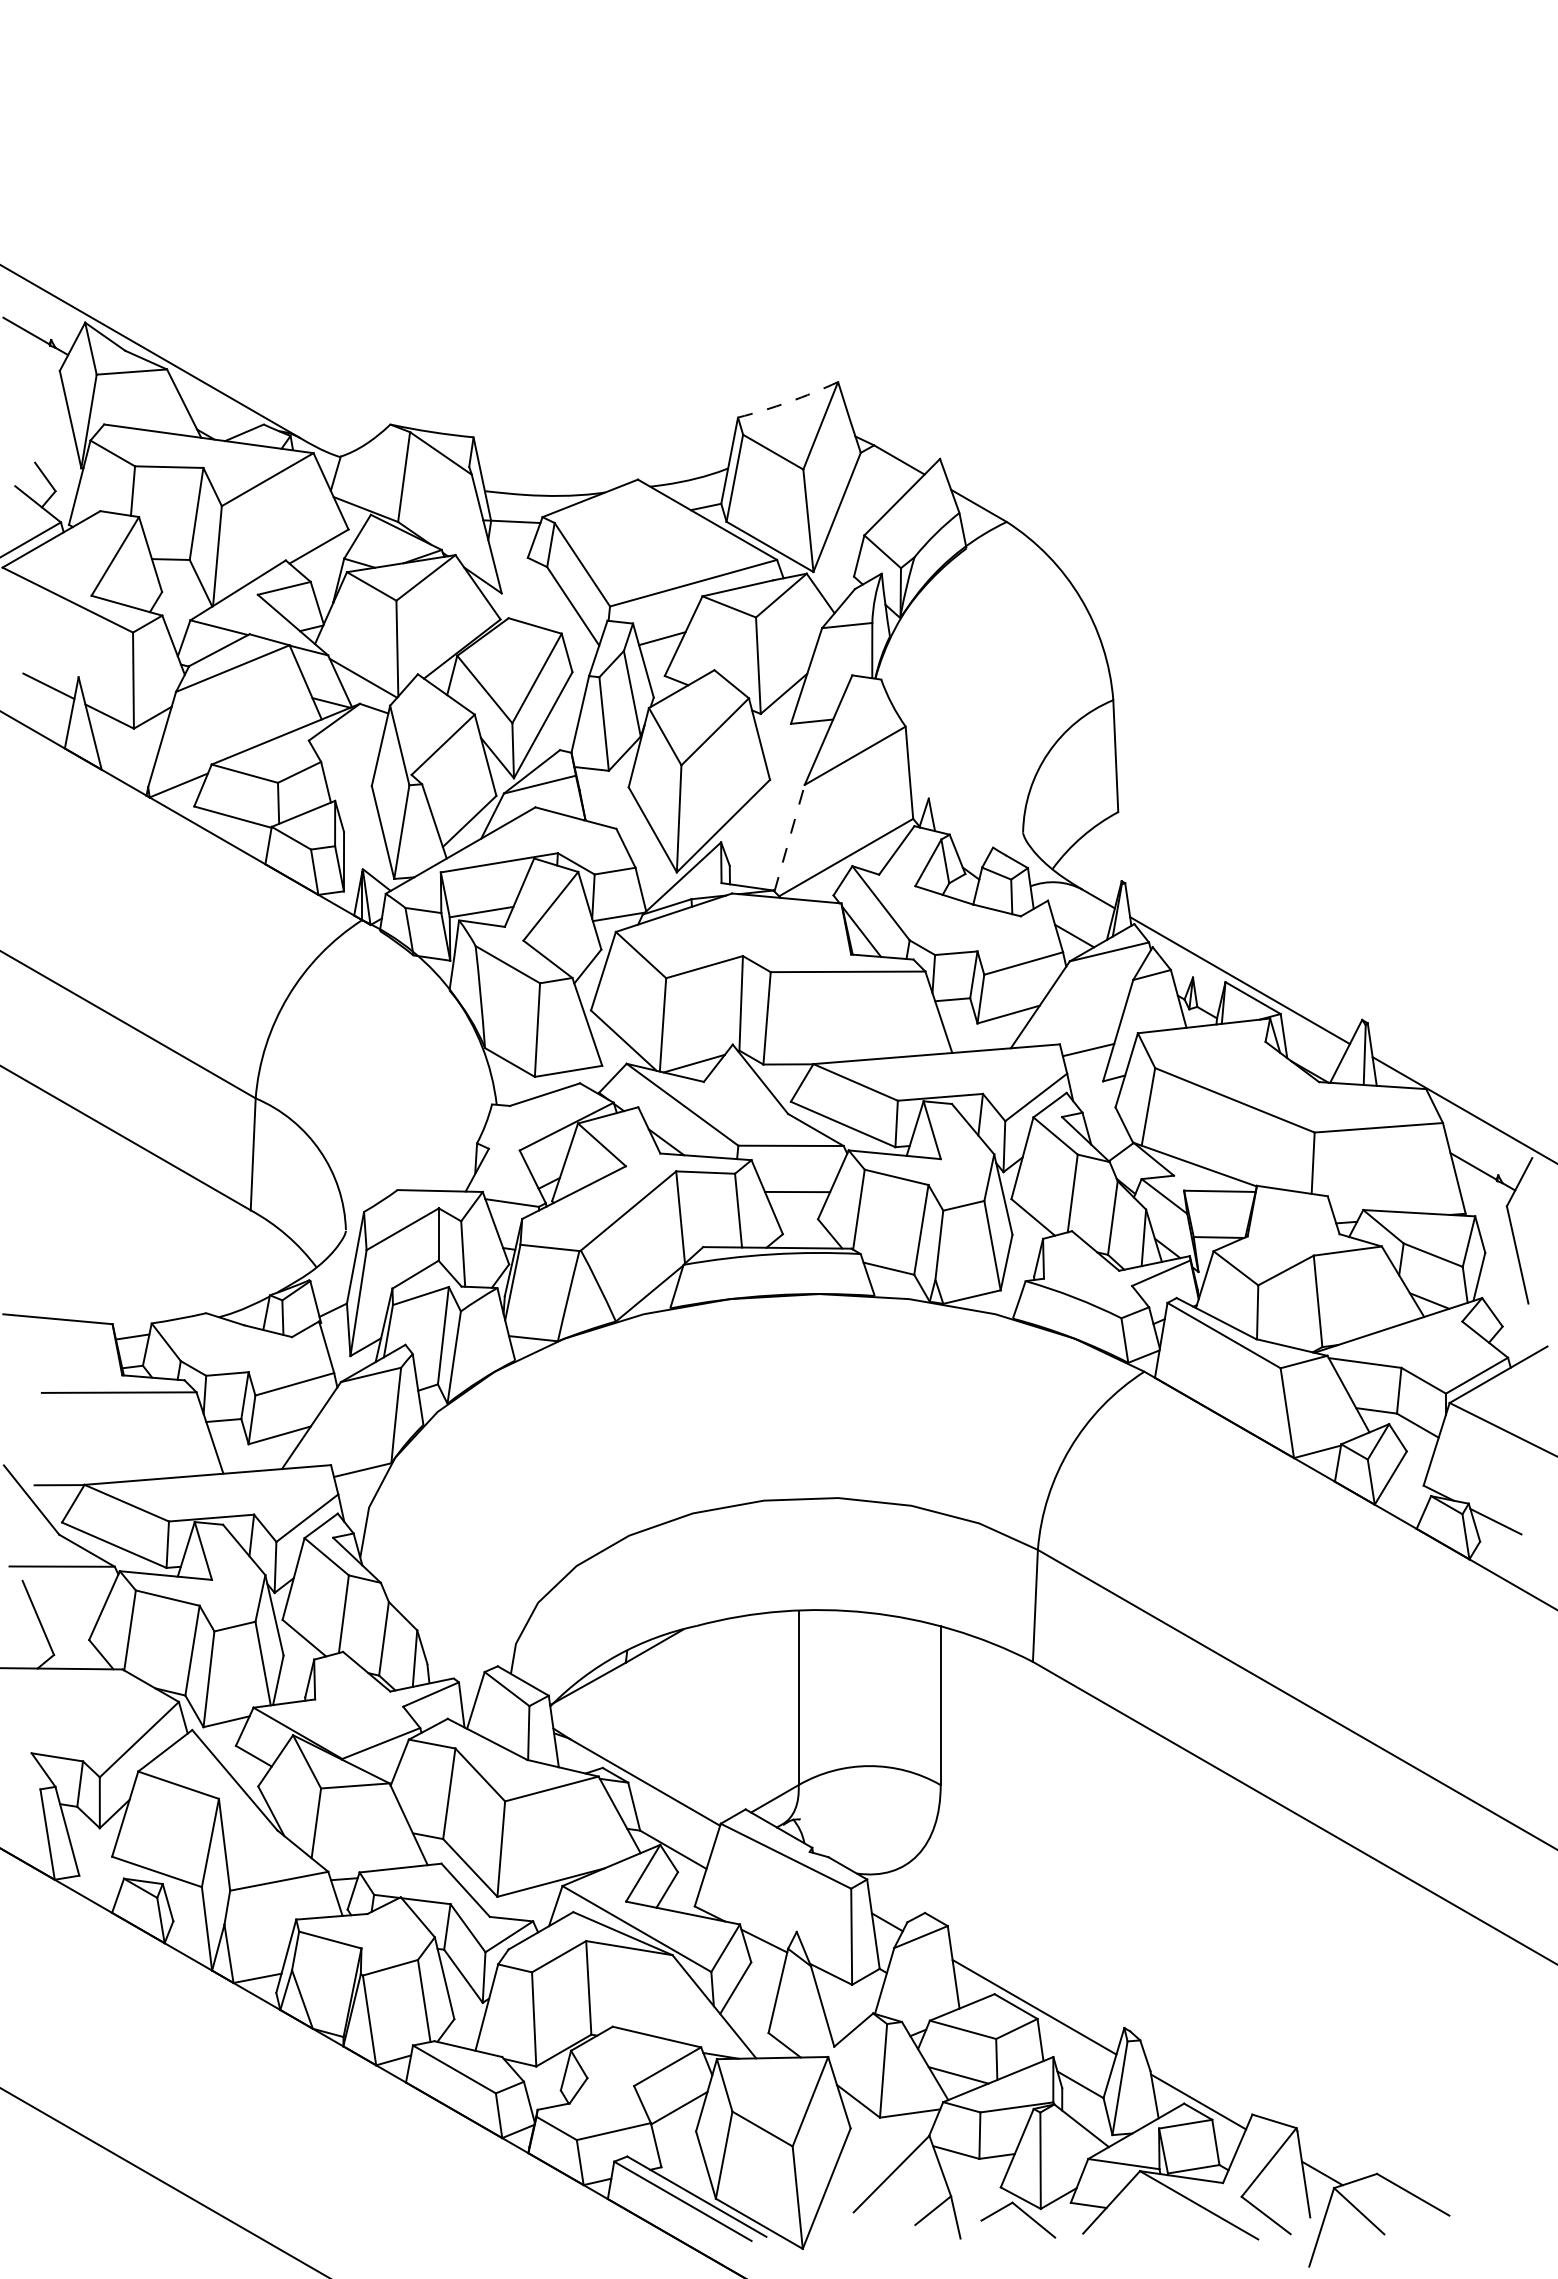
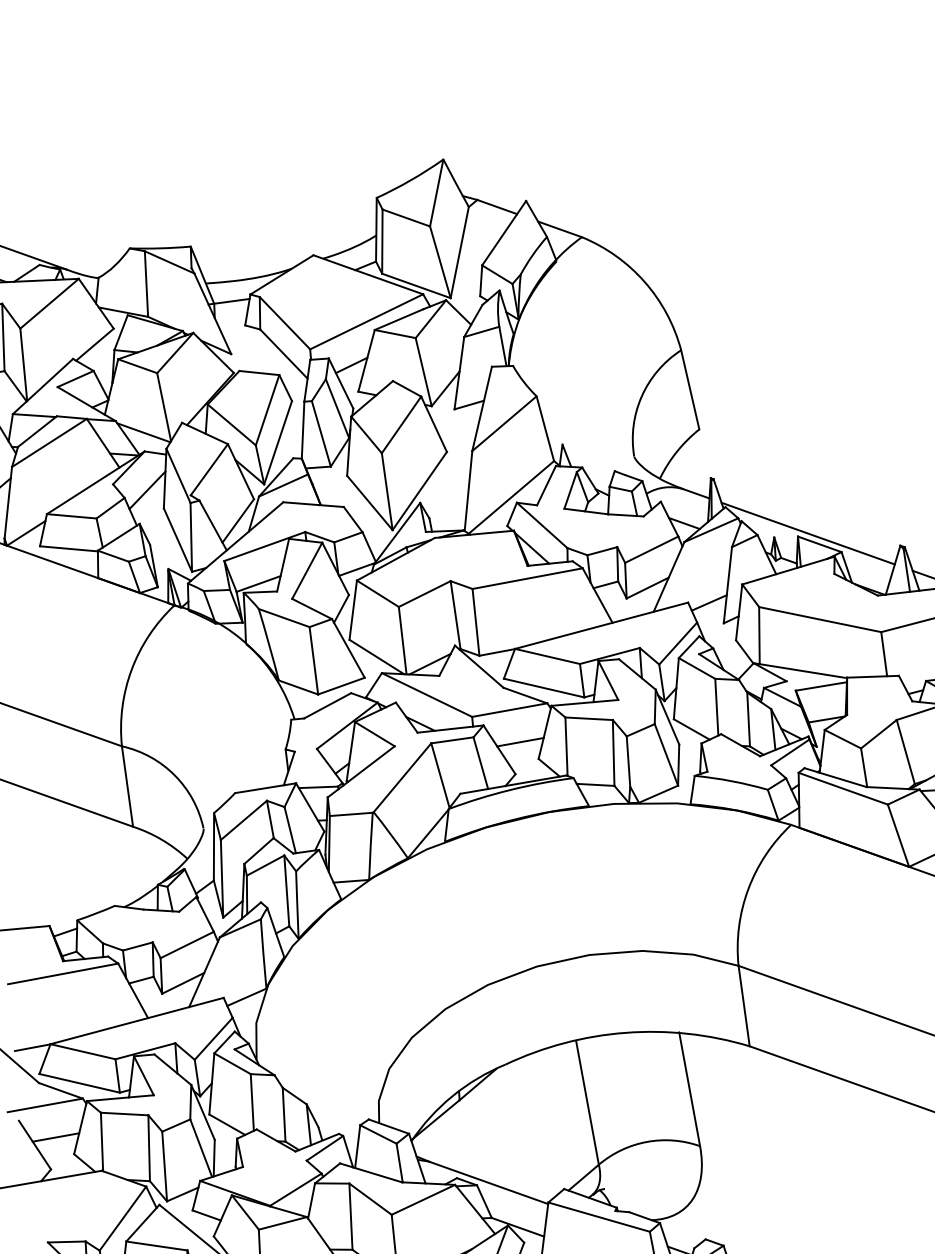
arc: (788, 402) -> (410, 180), dashed -> solid
line: (354, 757) -> (147, 490), added
line: (789, 837) -> (468, 490), dashed -> solid
line: (68, 1612) -> (55, 1137), added

